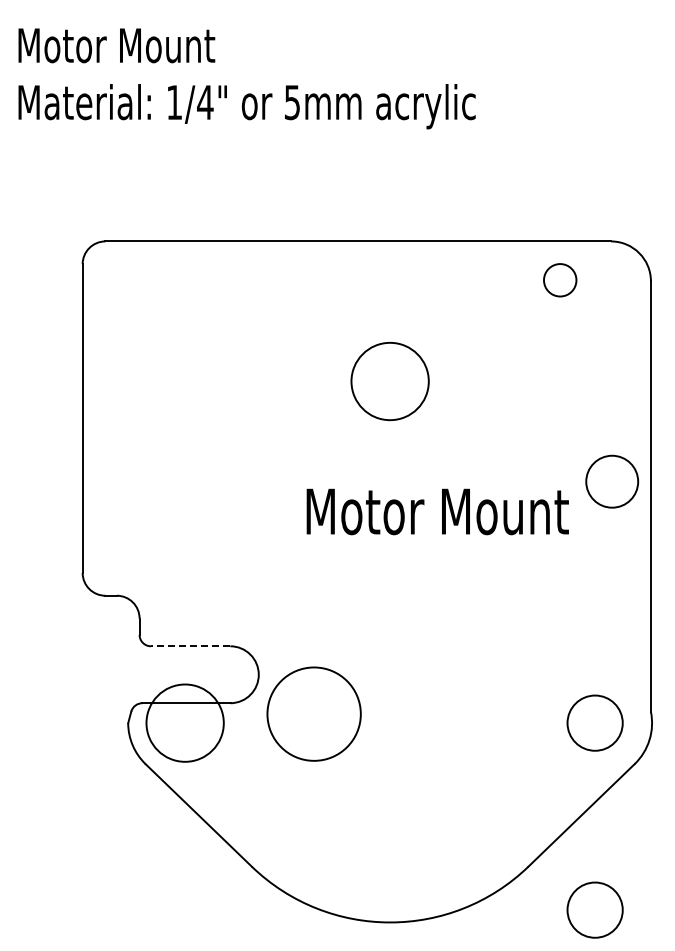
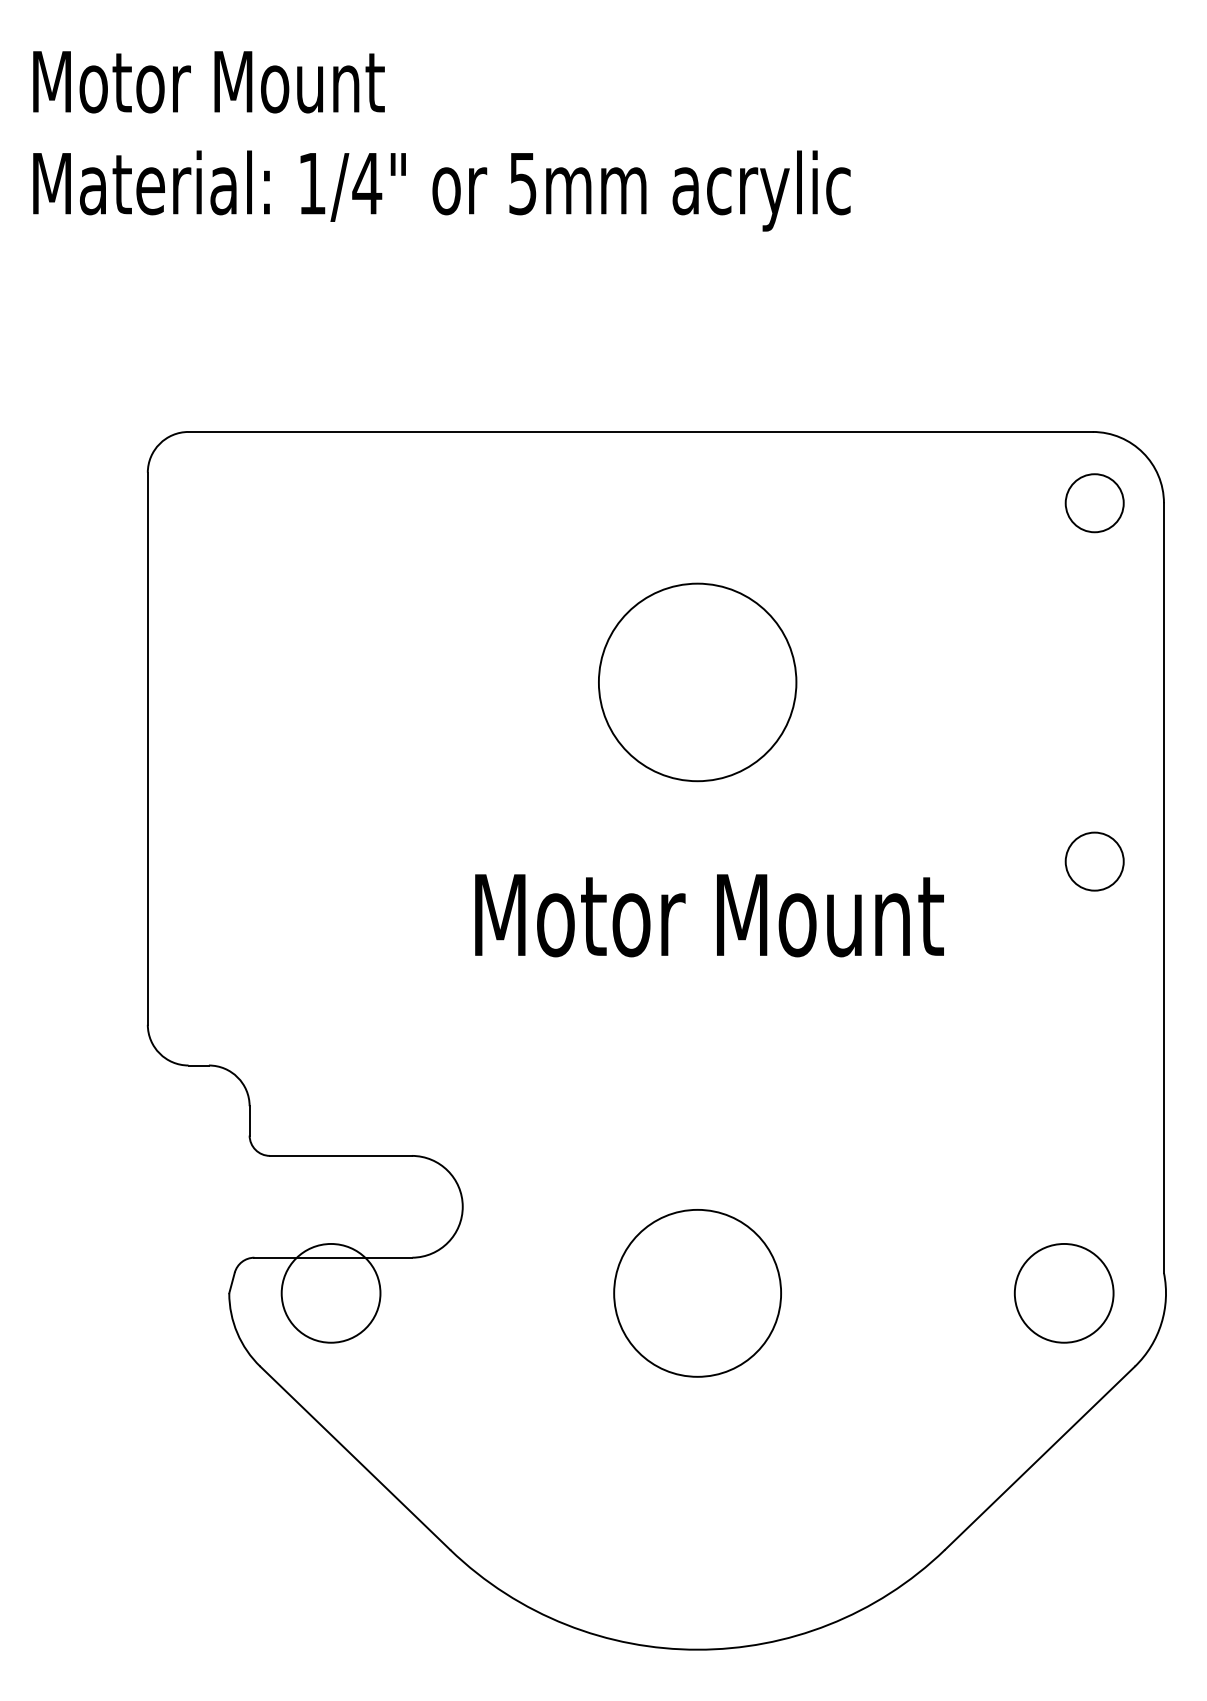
circle: (560, 280) -> (1095, 503), moved
circle: (389, 381) -> (696, 682), size x1.43
circle: (612, 481) -> (1095, 861), size x0.62
text: (437, 511) -> (708, 914), moved
line: (190, 646) -> (340, 1156), dashed -> solid
circle: (313, 713) -> (696, 1292), moved
circle: (184, 722) -> (329, 1292), size x0.71
circle: (594, 909) -> (1063, 1626), removed

